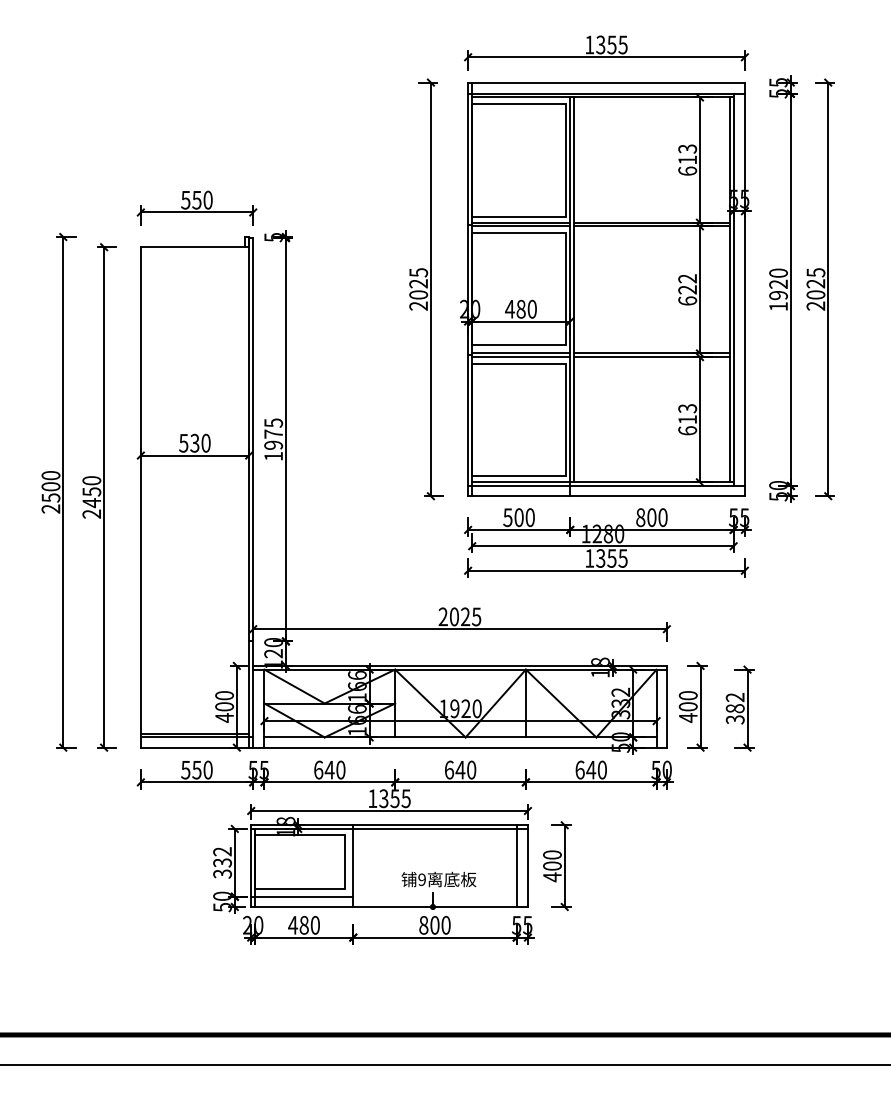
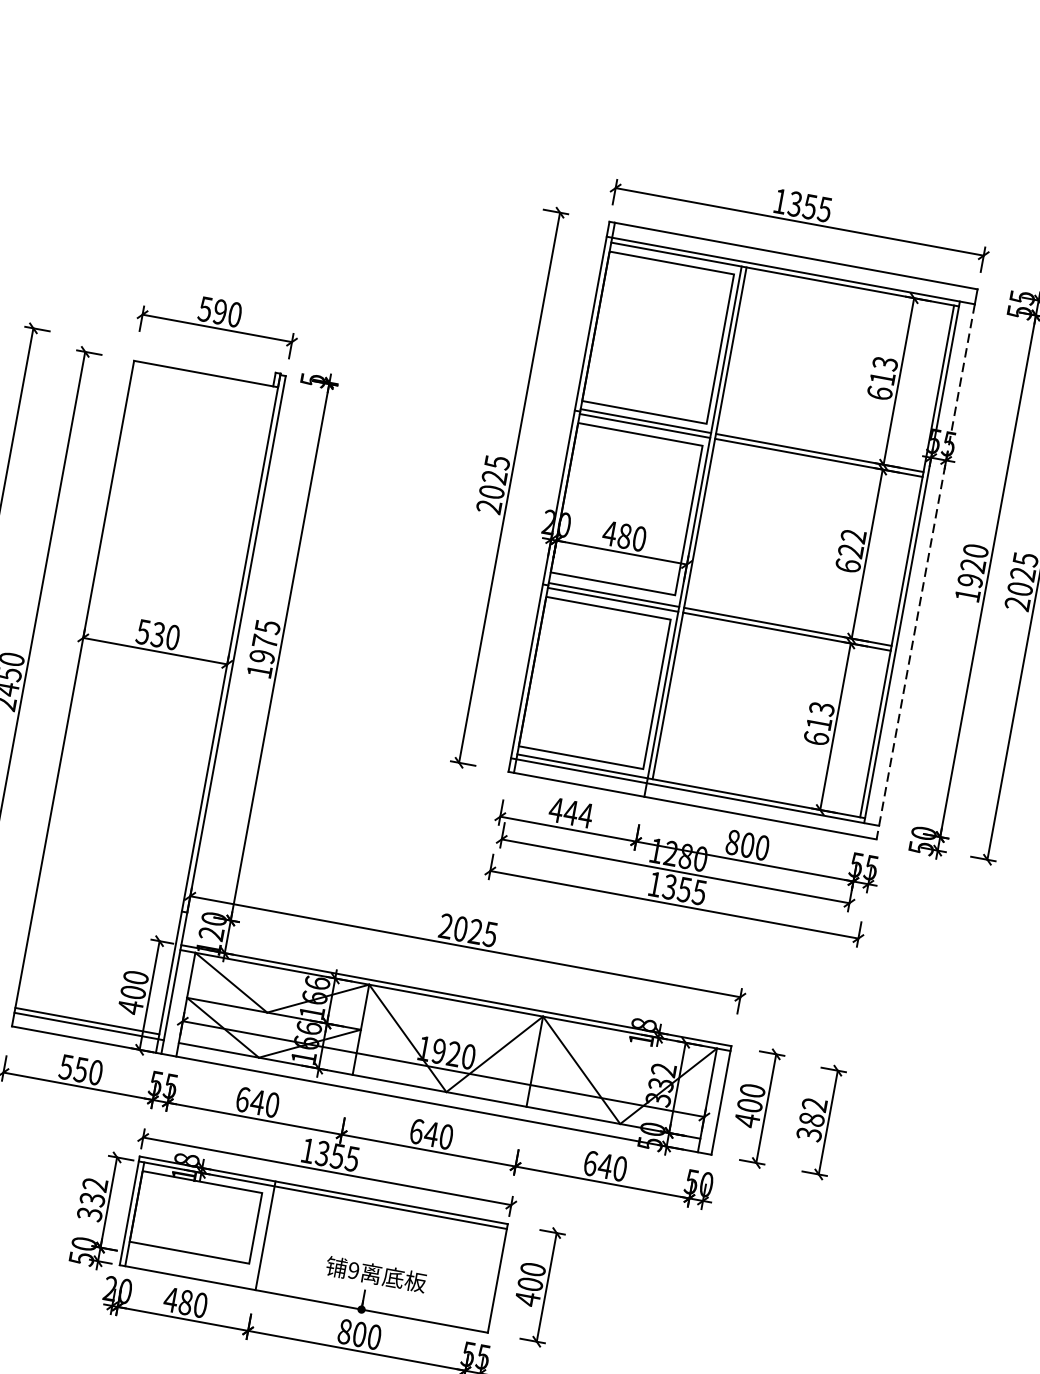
text: (196, 199) -> (219, 310), 550 -> 590
line: (744, 295) -> (925, 572), solid -> dashed
text: (519, 517) -> (571, 812), 500 -> 444
line: (516, 865) -> (482, 1274), removed
line: (302, 896) -> (190, 1263), removed

